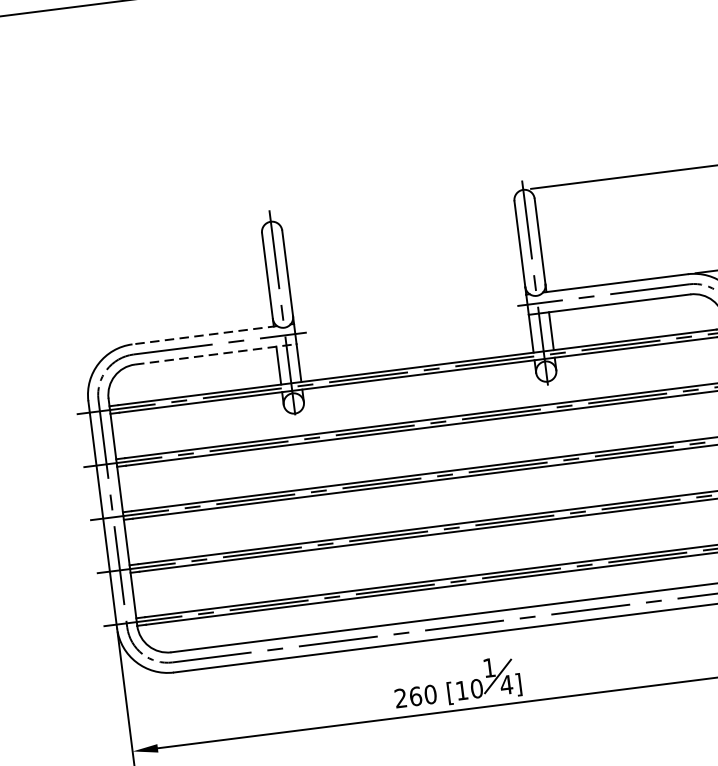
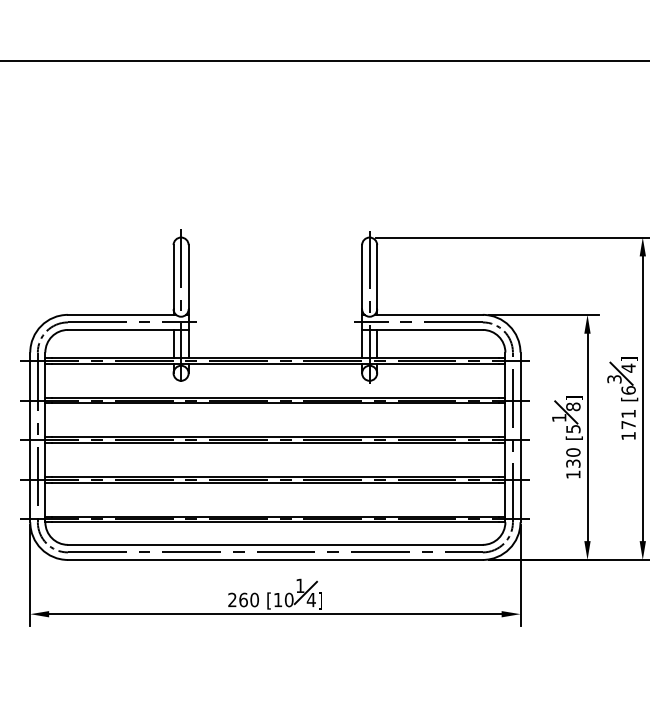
line: (204, 334) -> (121, 314), dashed -> solid
line: (215, 353) -> (128, 329), dashed -> solid

